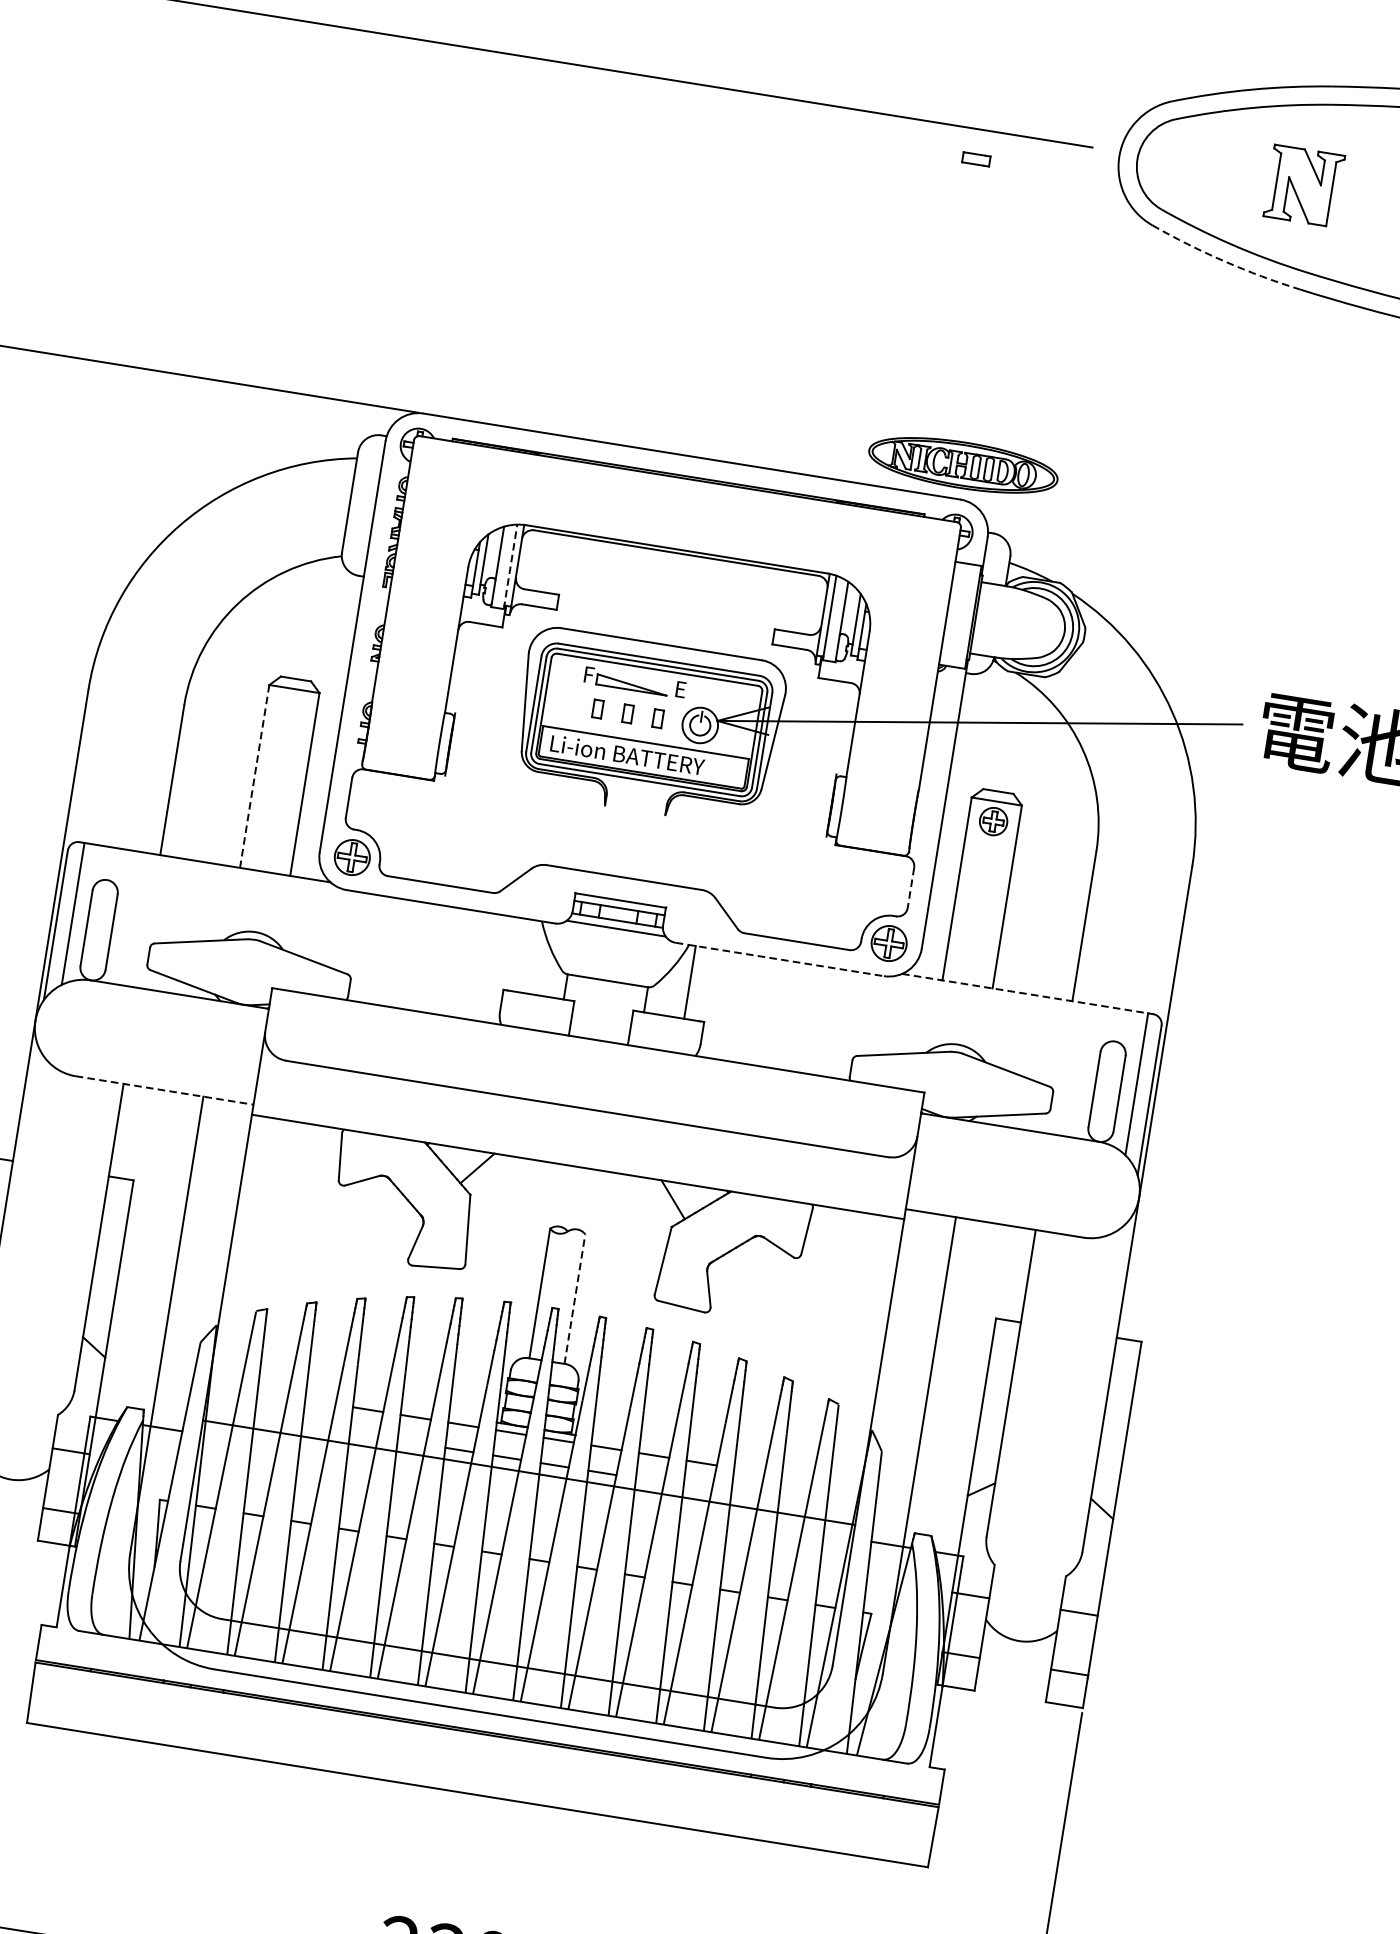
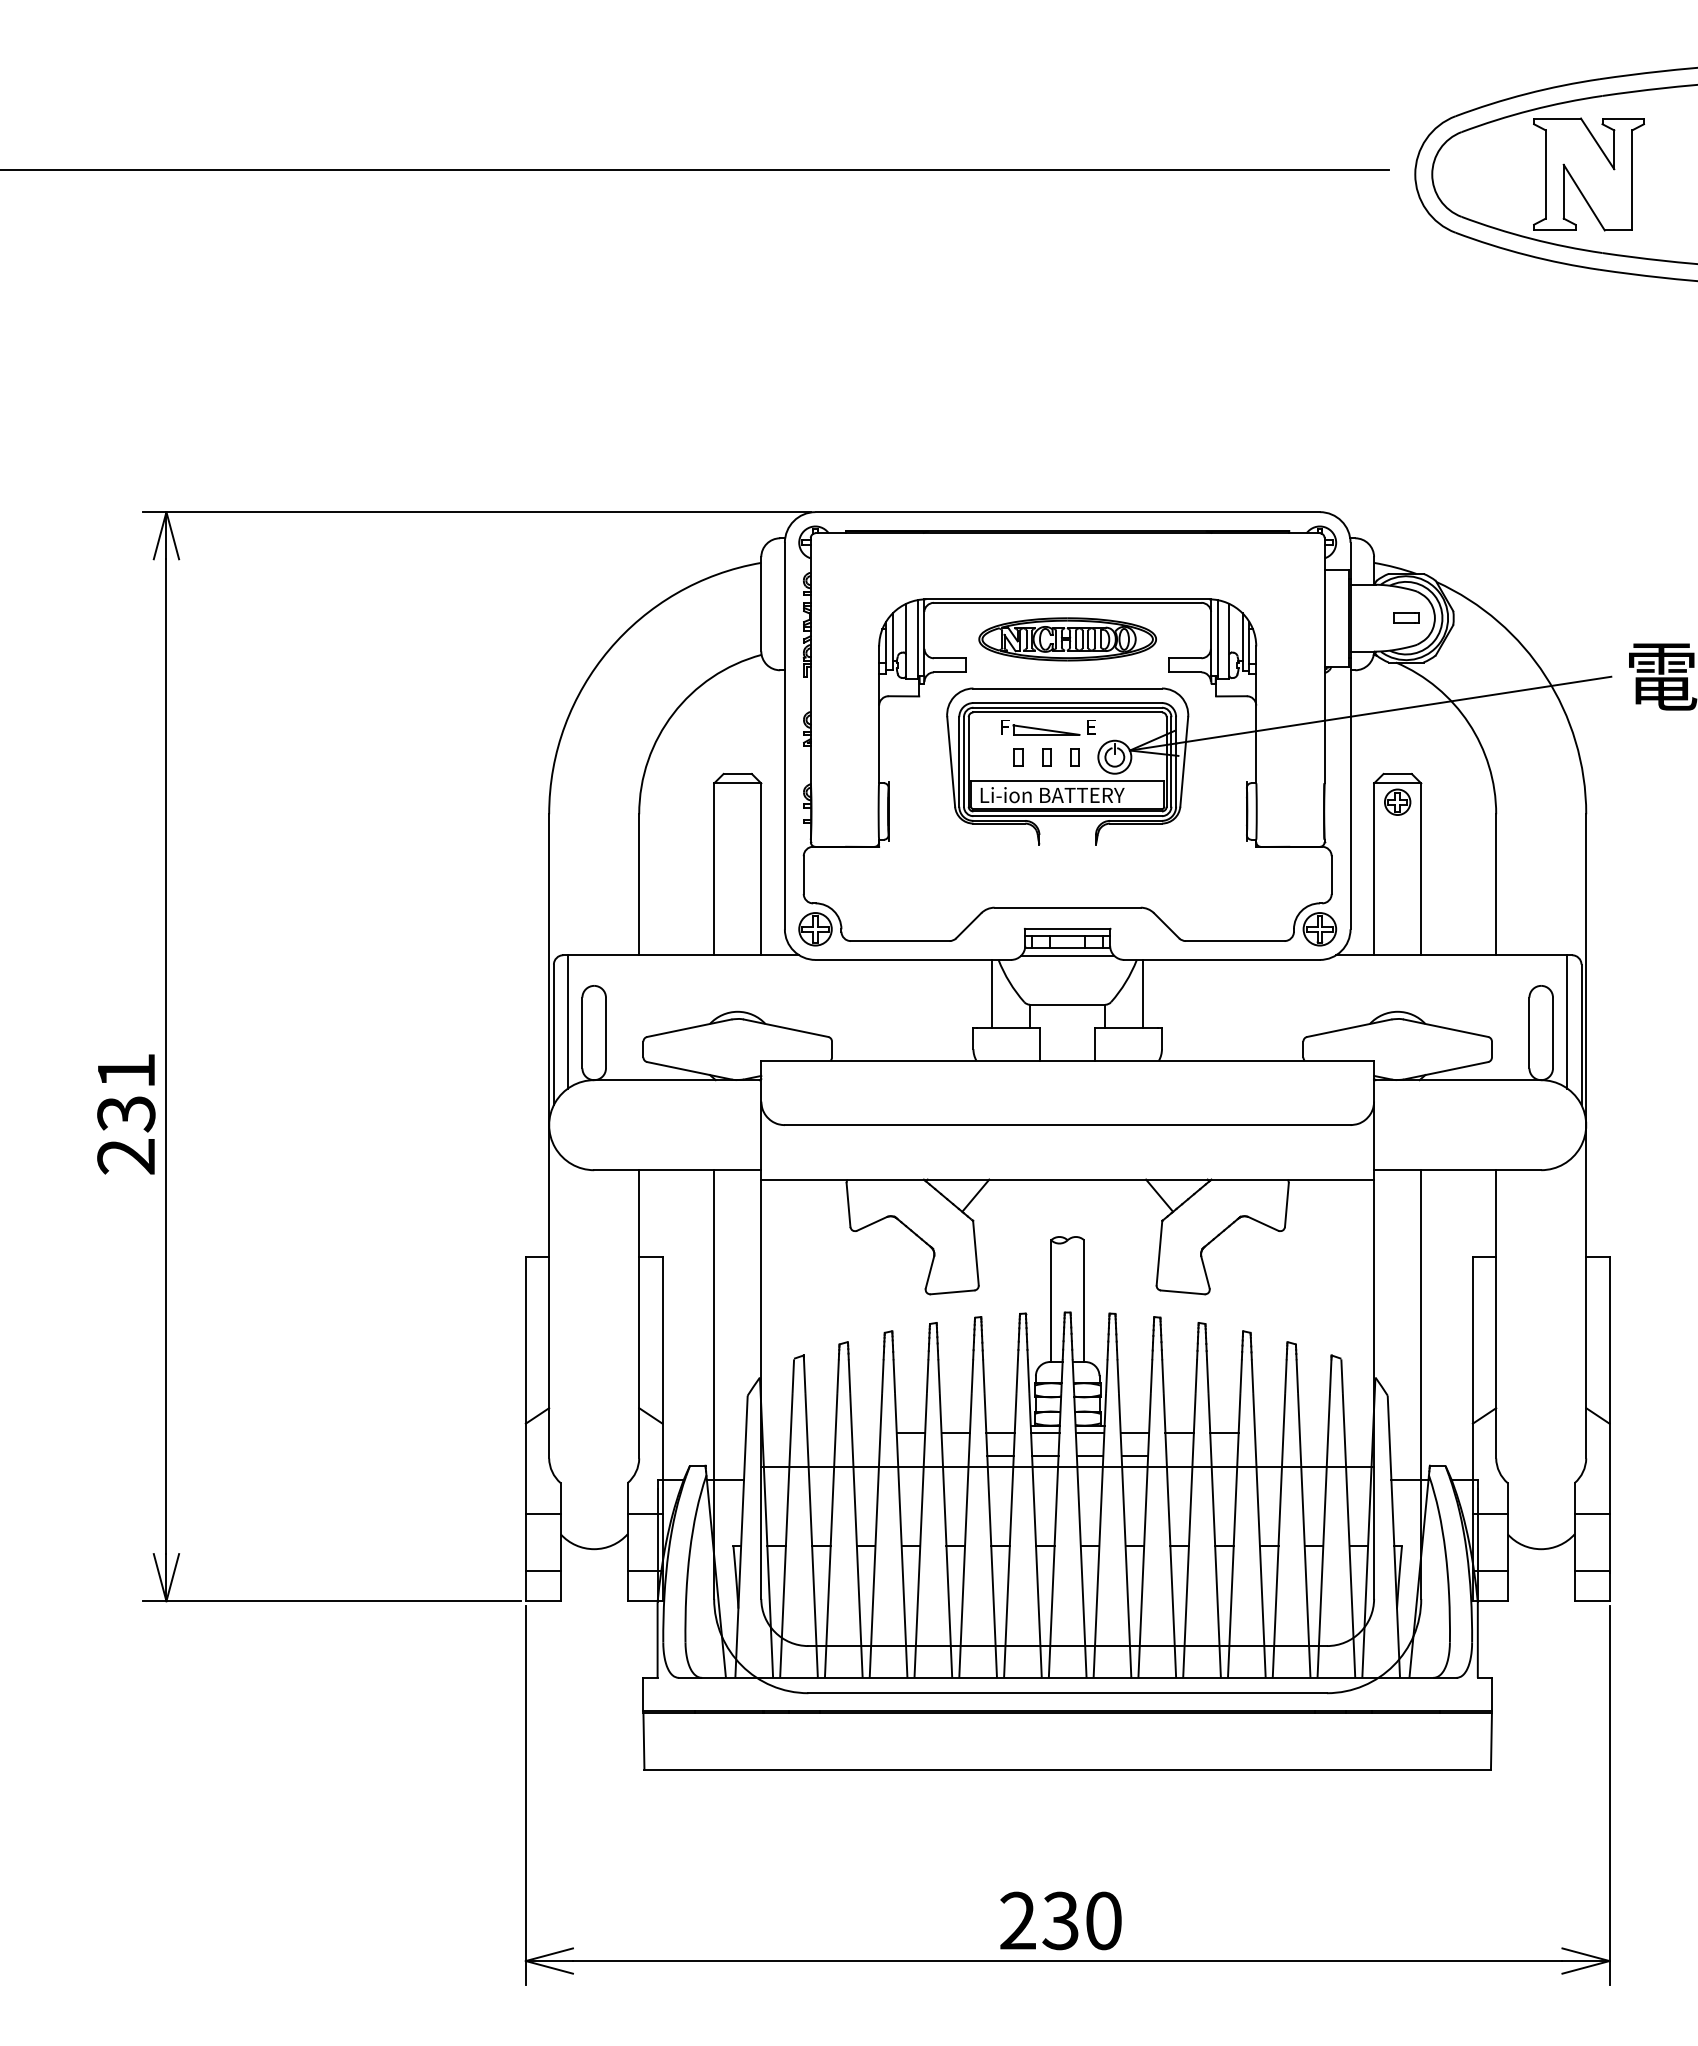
part: (976, 158) -> (1406, 617), moved
part: (1303, 185) -> (1588, 174), size x1.67
arc: (1223, 261) -> (1526, 255), dashed -> solid
part: (963, 465) -> (1067, 639), moved
line: (510, 566) -> (917, 639), dashed -> solid
line: (255, 776) -> (714, 869), dashed -> solid
line: (910, 888) -> (1331, 875), dashed -> solid
line: (529, 956) -> (992, 993), added
line: (780, 959) -> (1222, 959), dashed -> solid
line: (1024, 993) -> (1451, 955), dashed -> solid
line: (164, 1090) -> (677, 1170), dashed -> solid
line: (575, 1299) -> (1084, 1301), dashed -> solid

